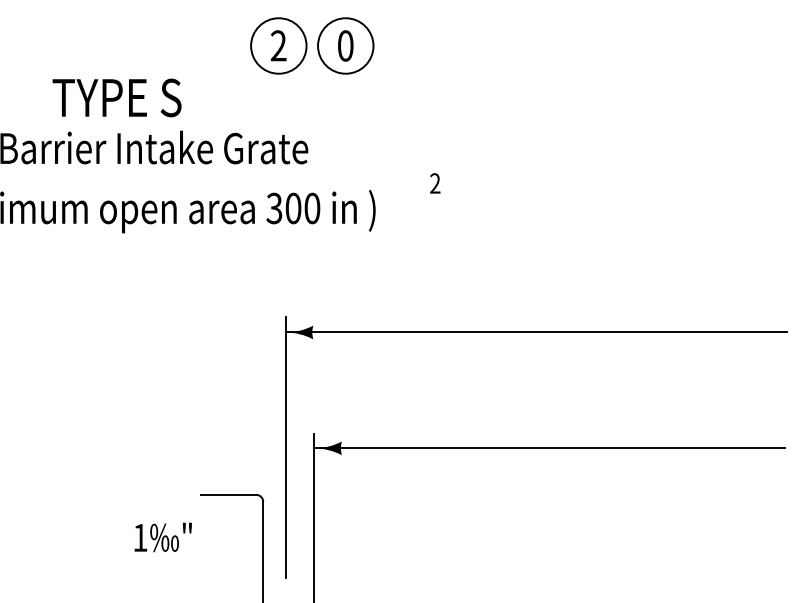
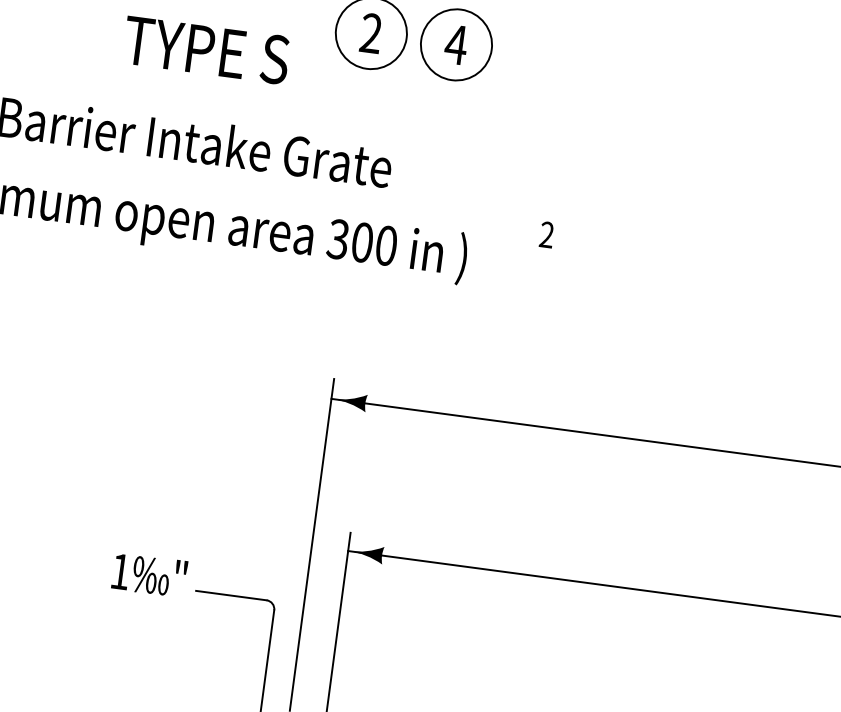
text: (345, 45) -> (456, 44), 0 -> 4
text: (116, 97) -> (205, 49), moved
text: (162, 537) -> (148, 575), moved

